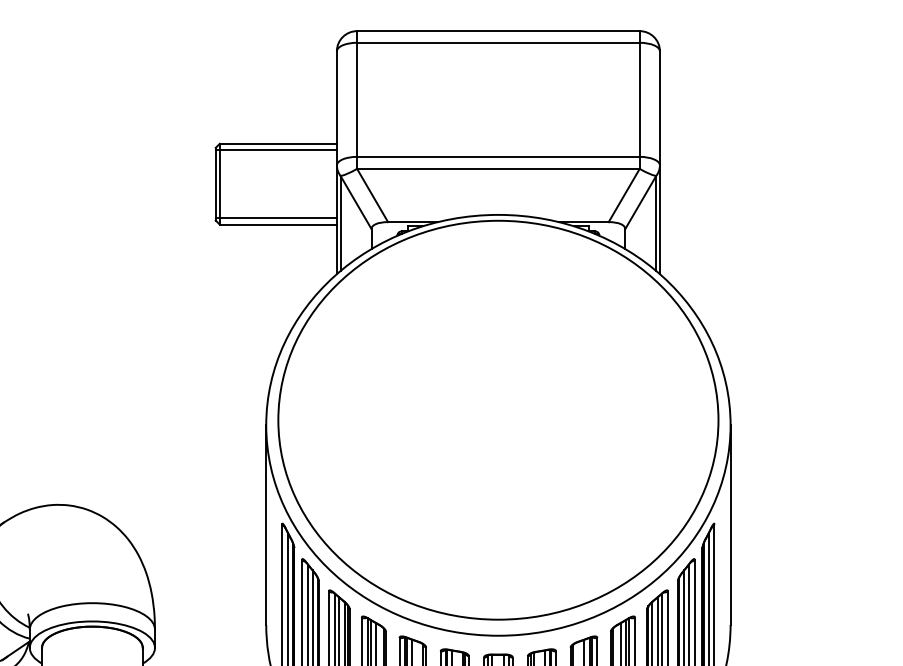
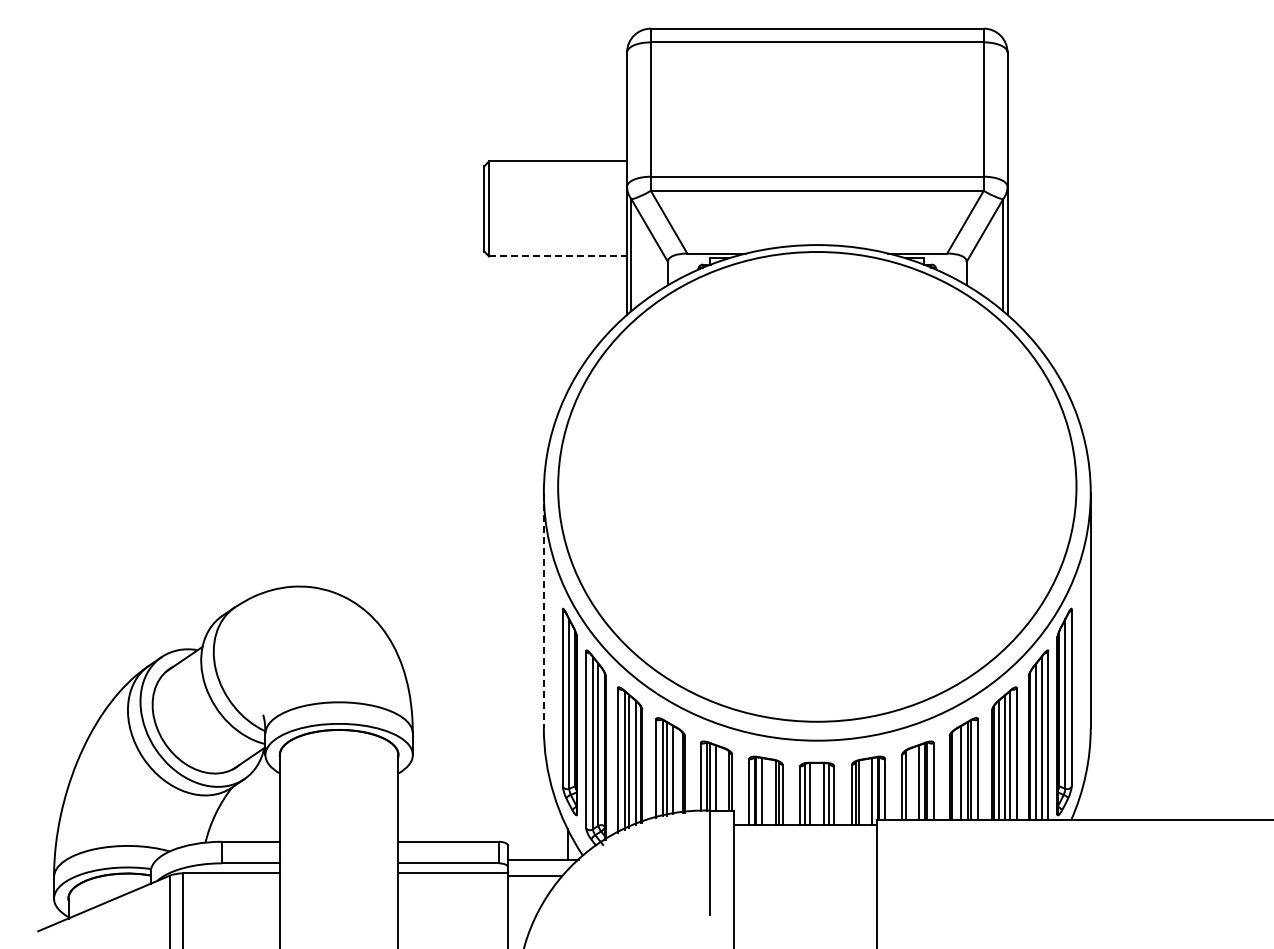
line: (276, 149) -> (555, 168), removed
line: (276, 218) -> (555, 249), removed
line: (278, 224) -> (558, 256), solid -> dashed
line: (265, 525) -> (543, 610), solid -> dashed

